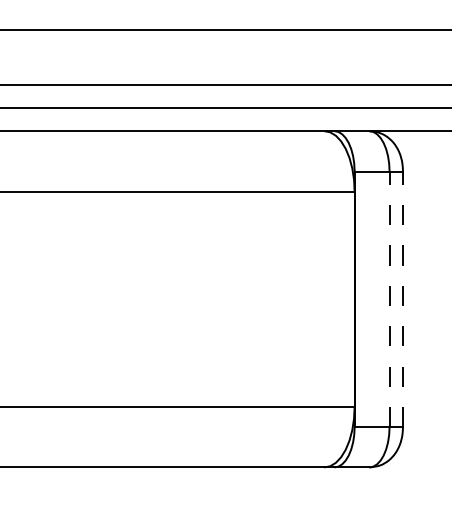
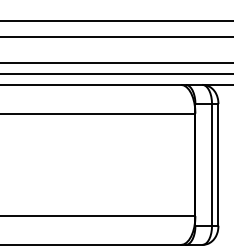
line: (390, 298) -> (212, 164), dashed -> solid
line: (403, 298) -> (218, 164), dashed -> solid

